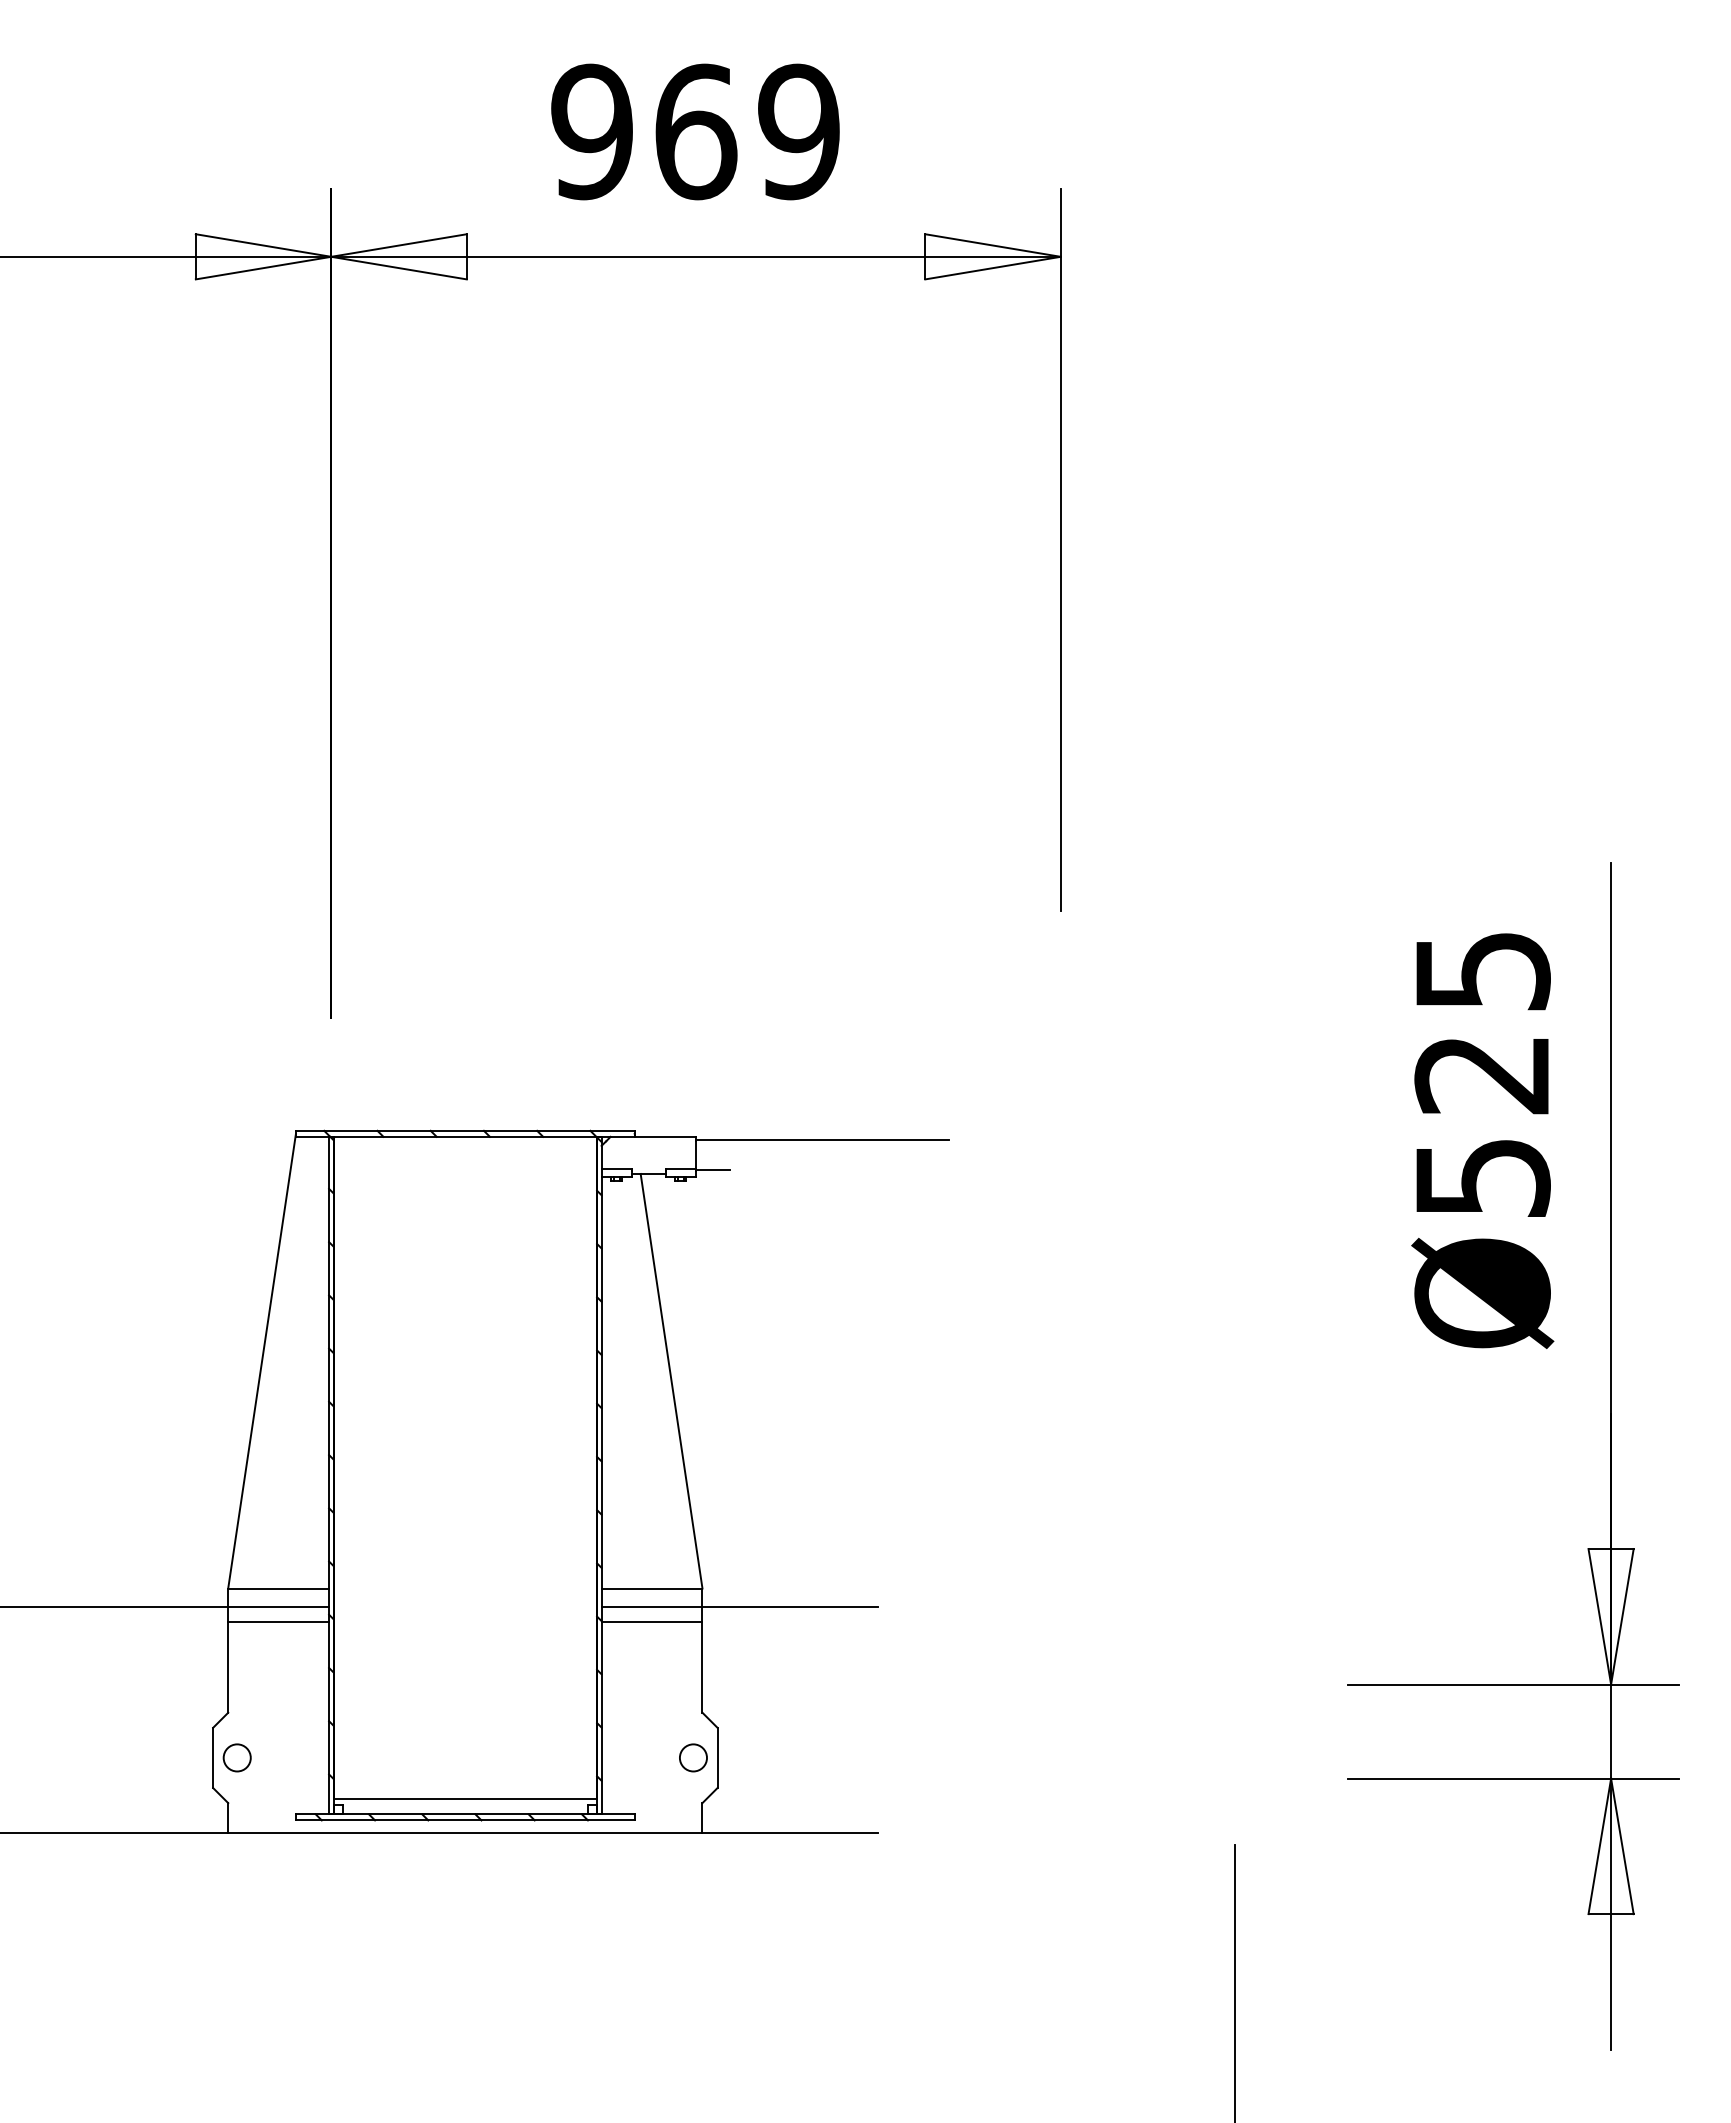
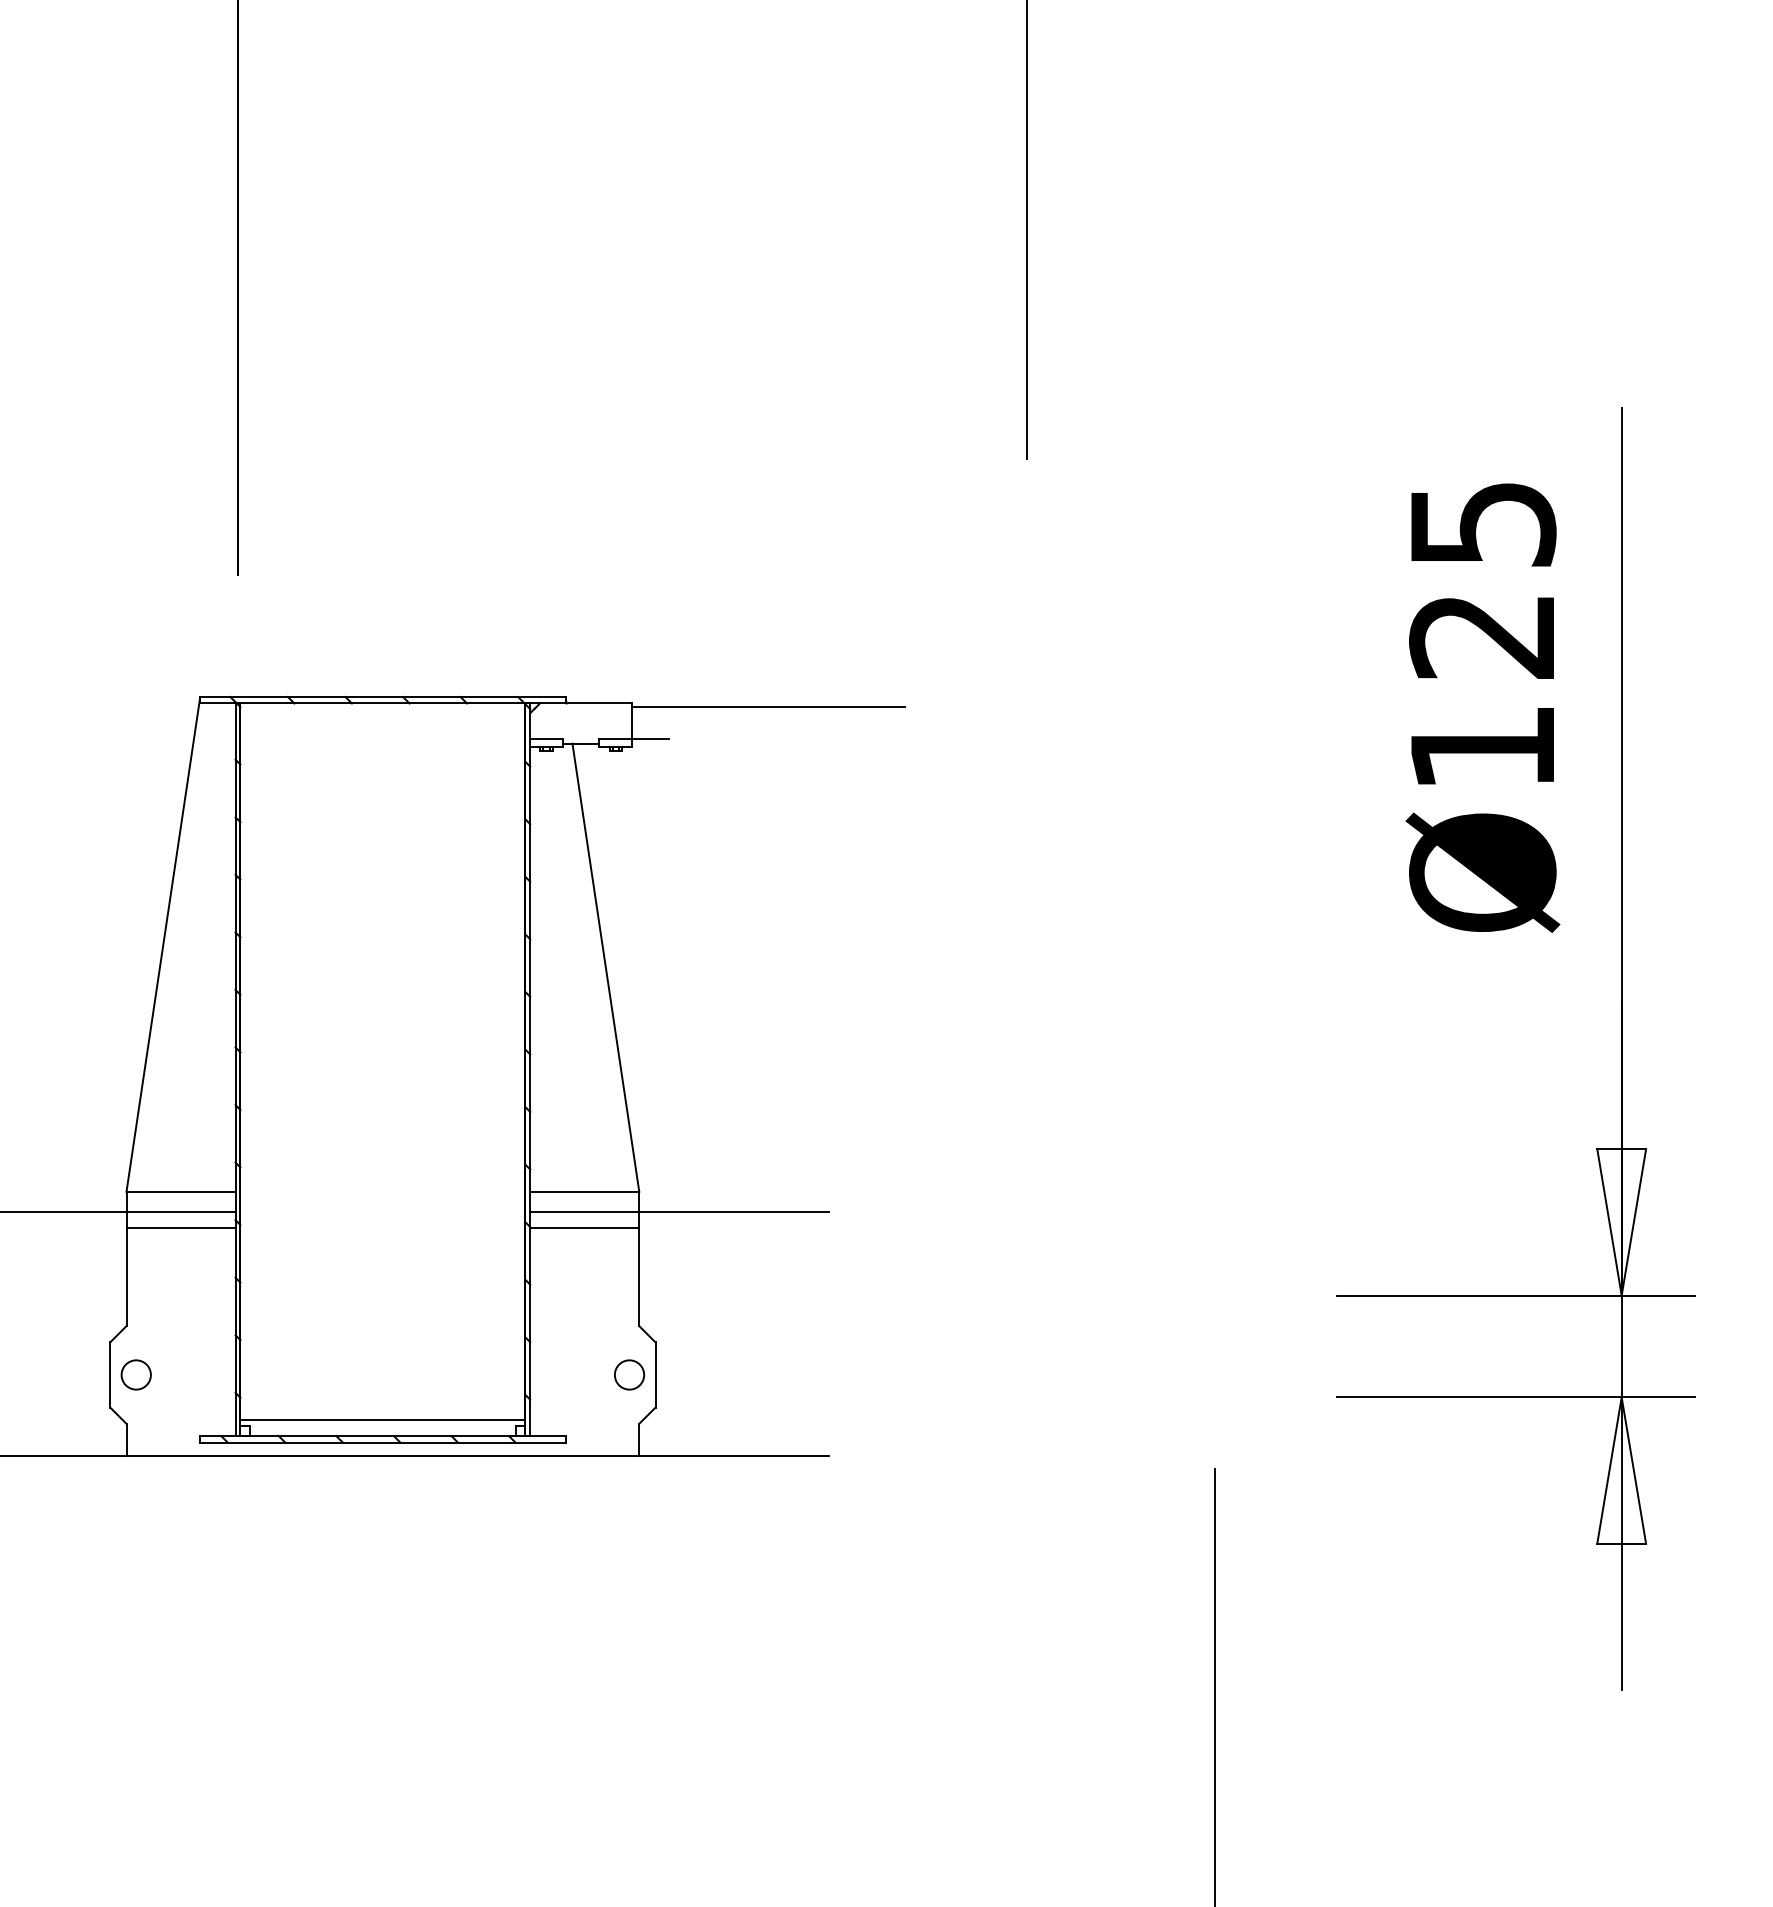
text: (1483, 1178) -> (1483, 748), Ø525 -> Ø125

